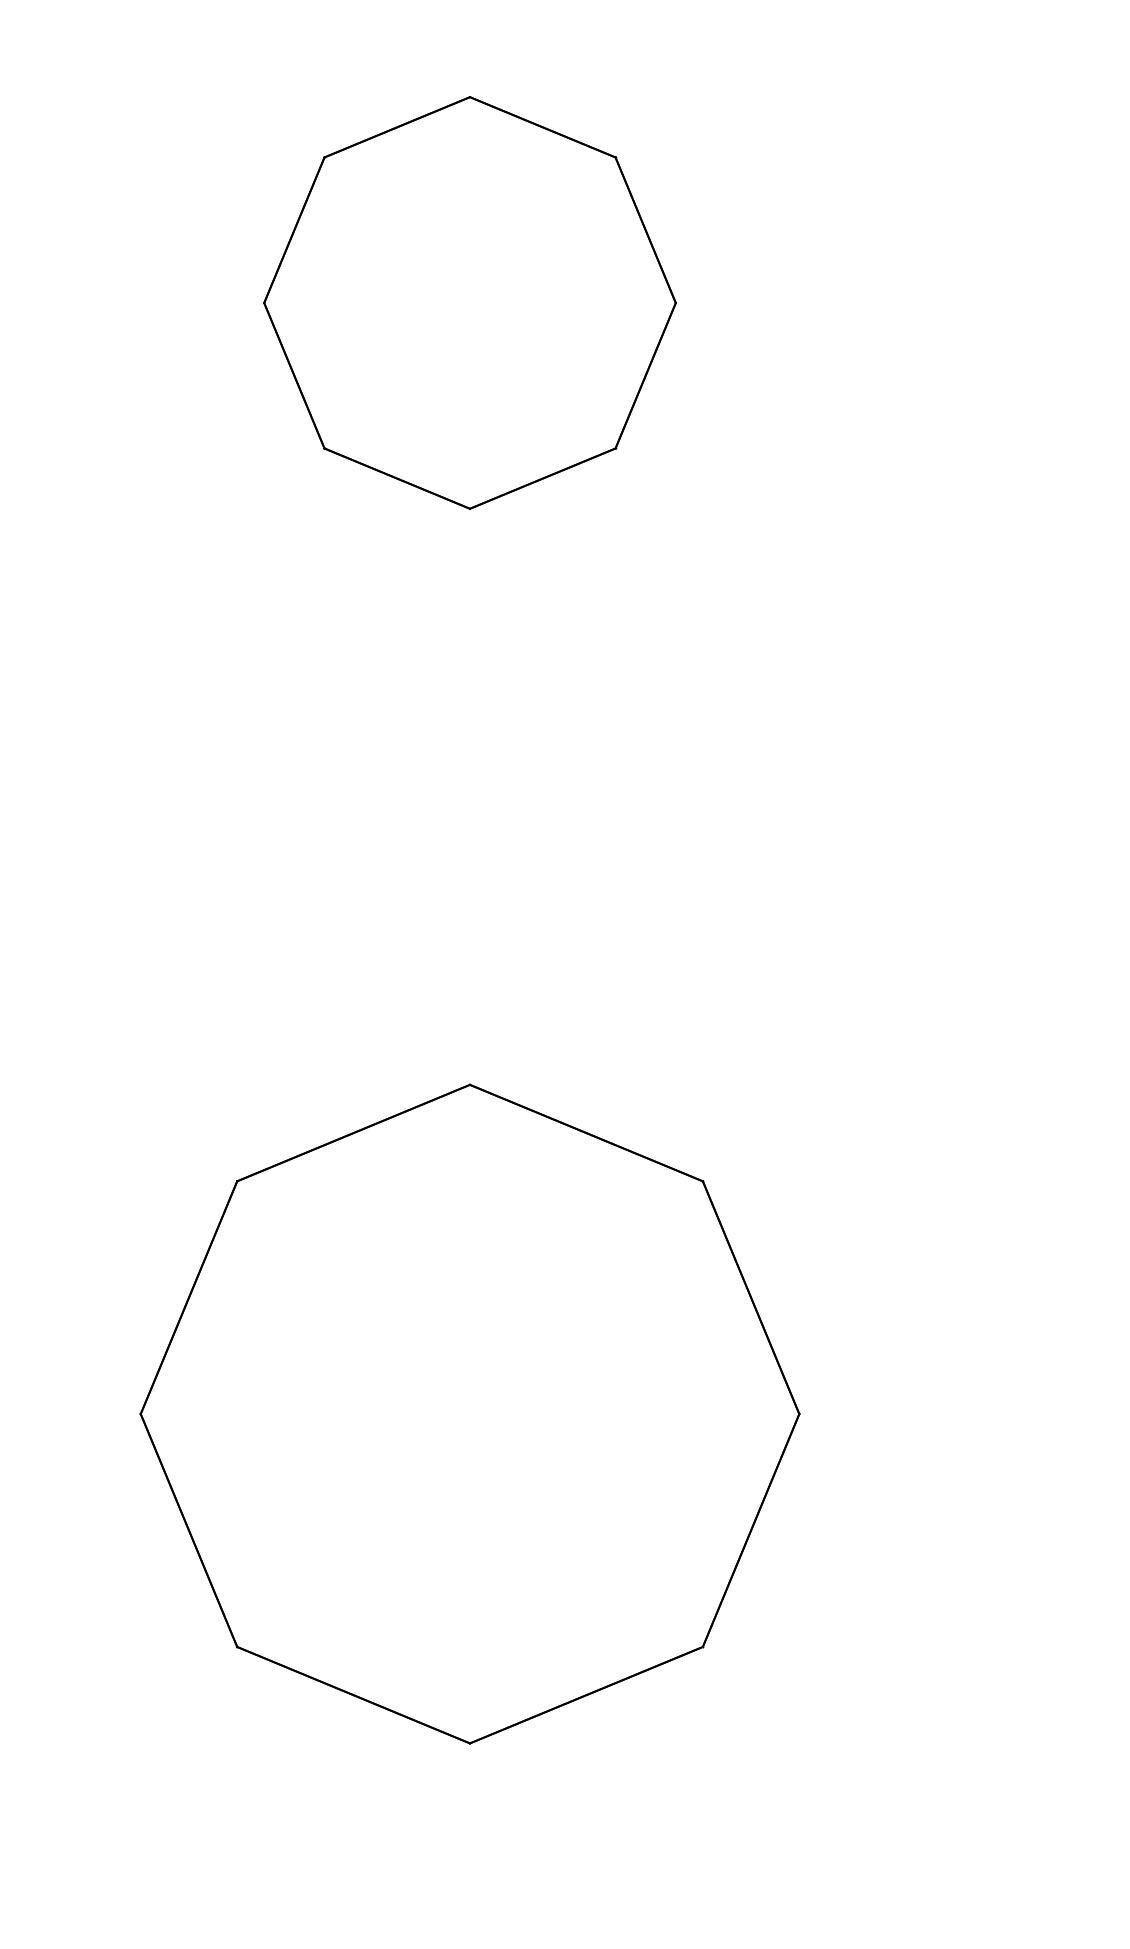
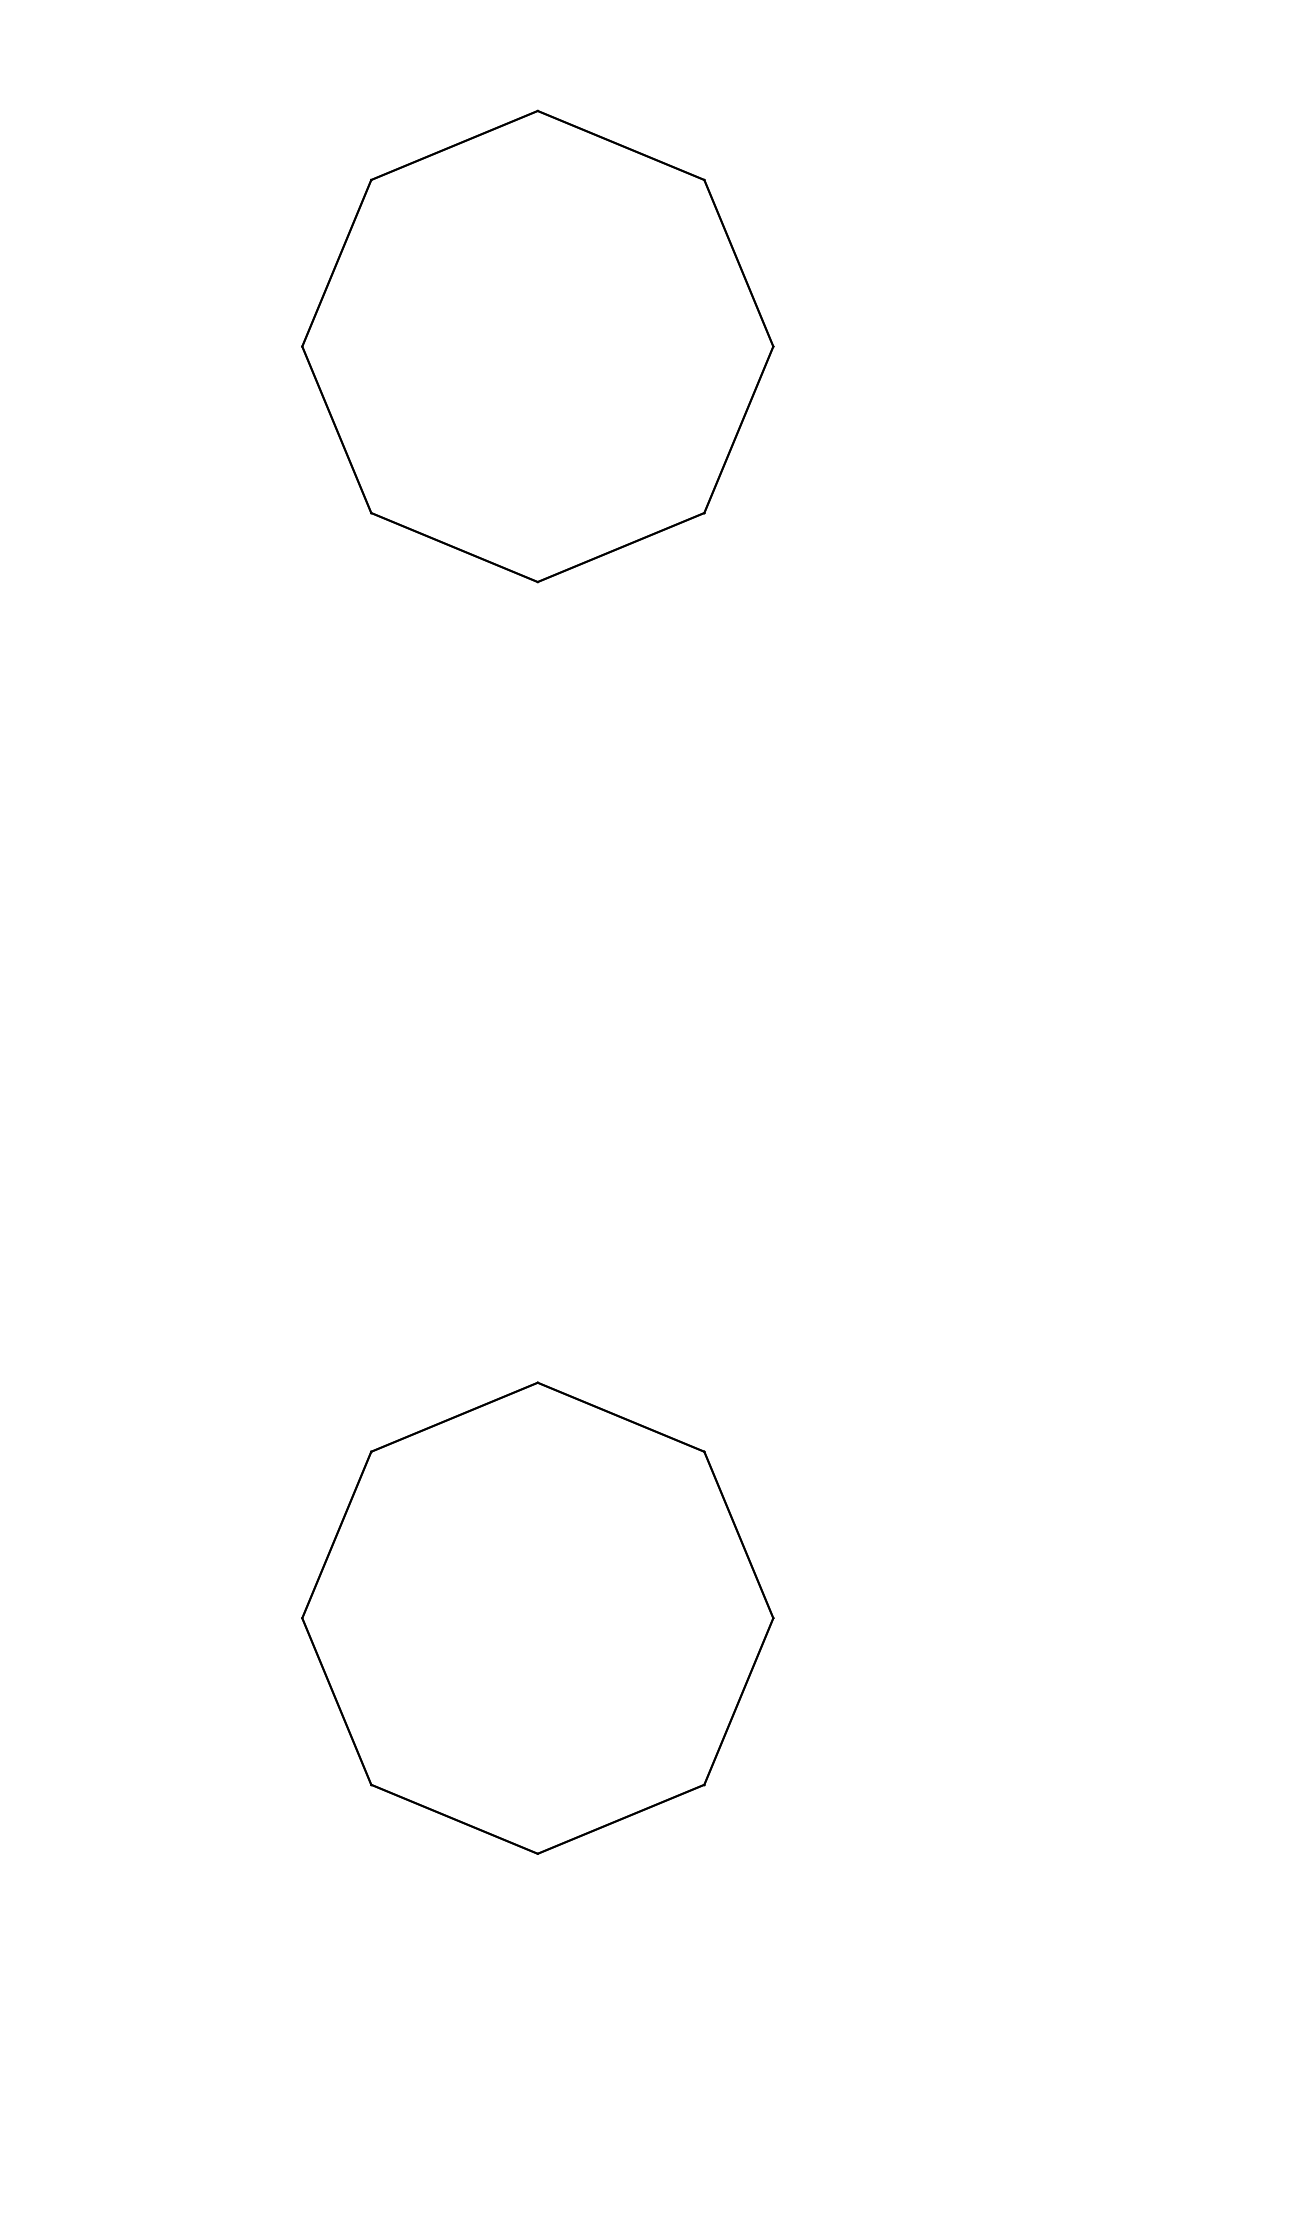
part: (469, 1414) -> (537, 1618), size x0.62

